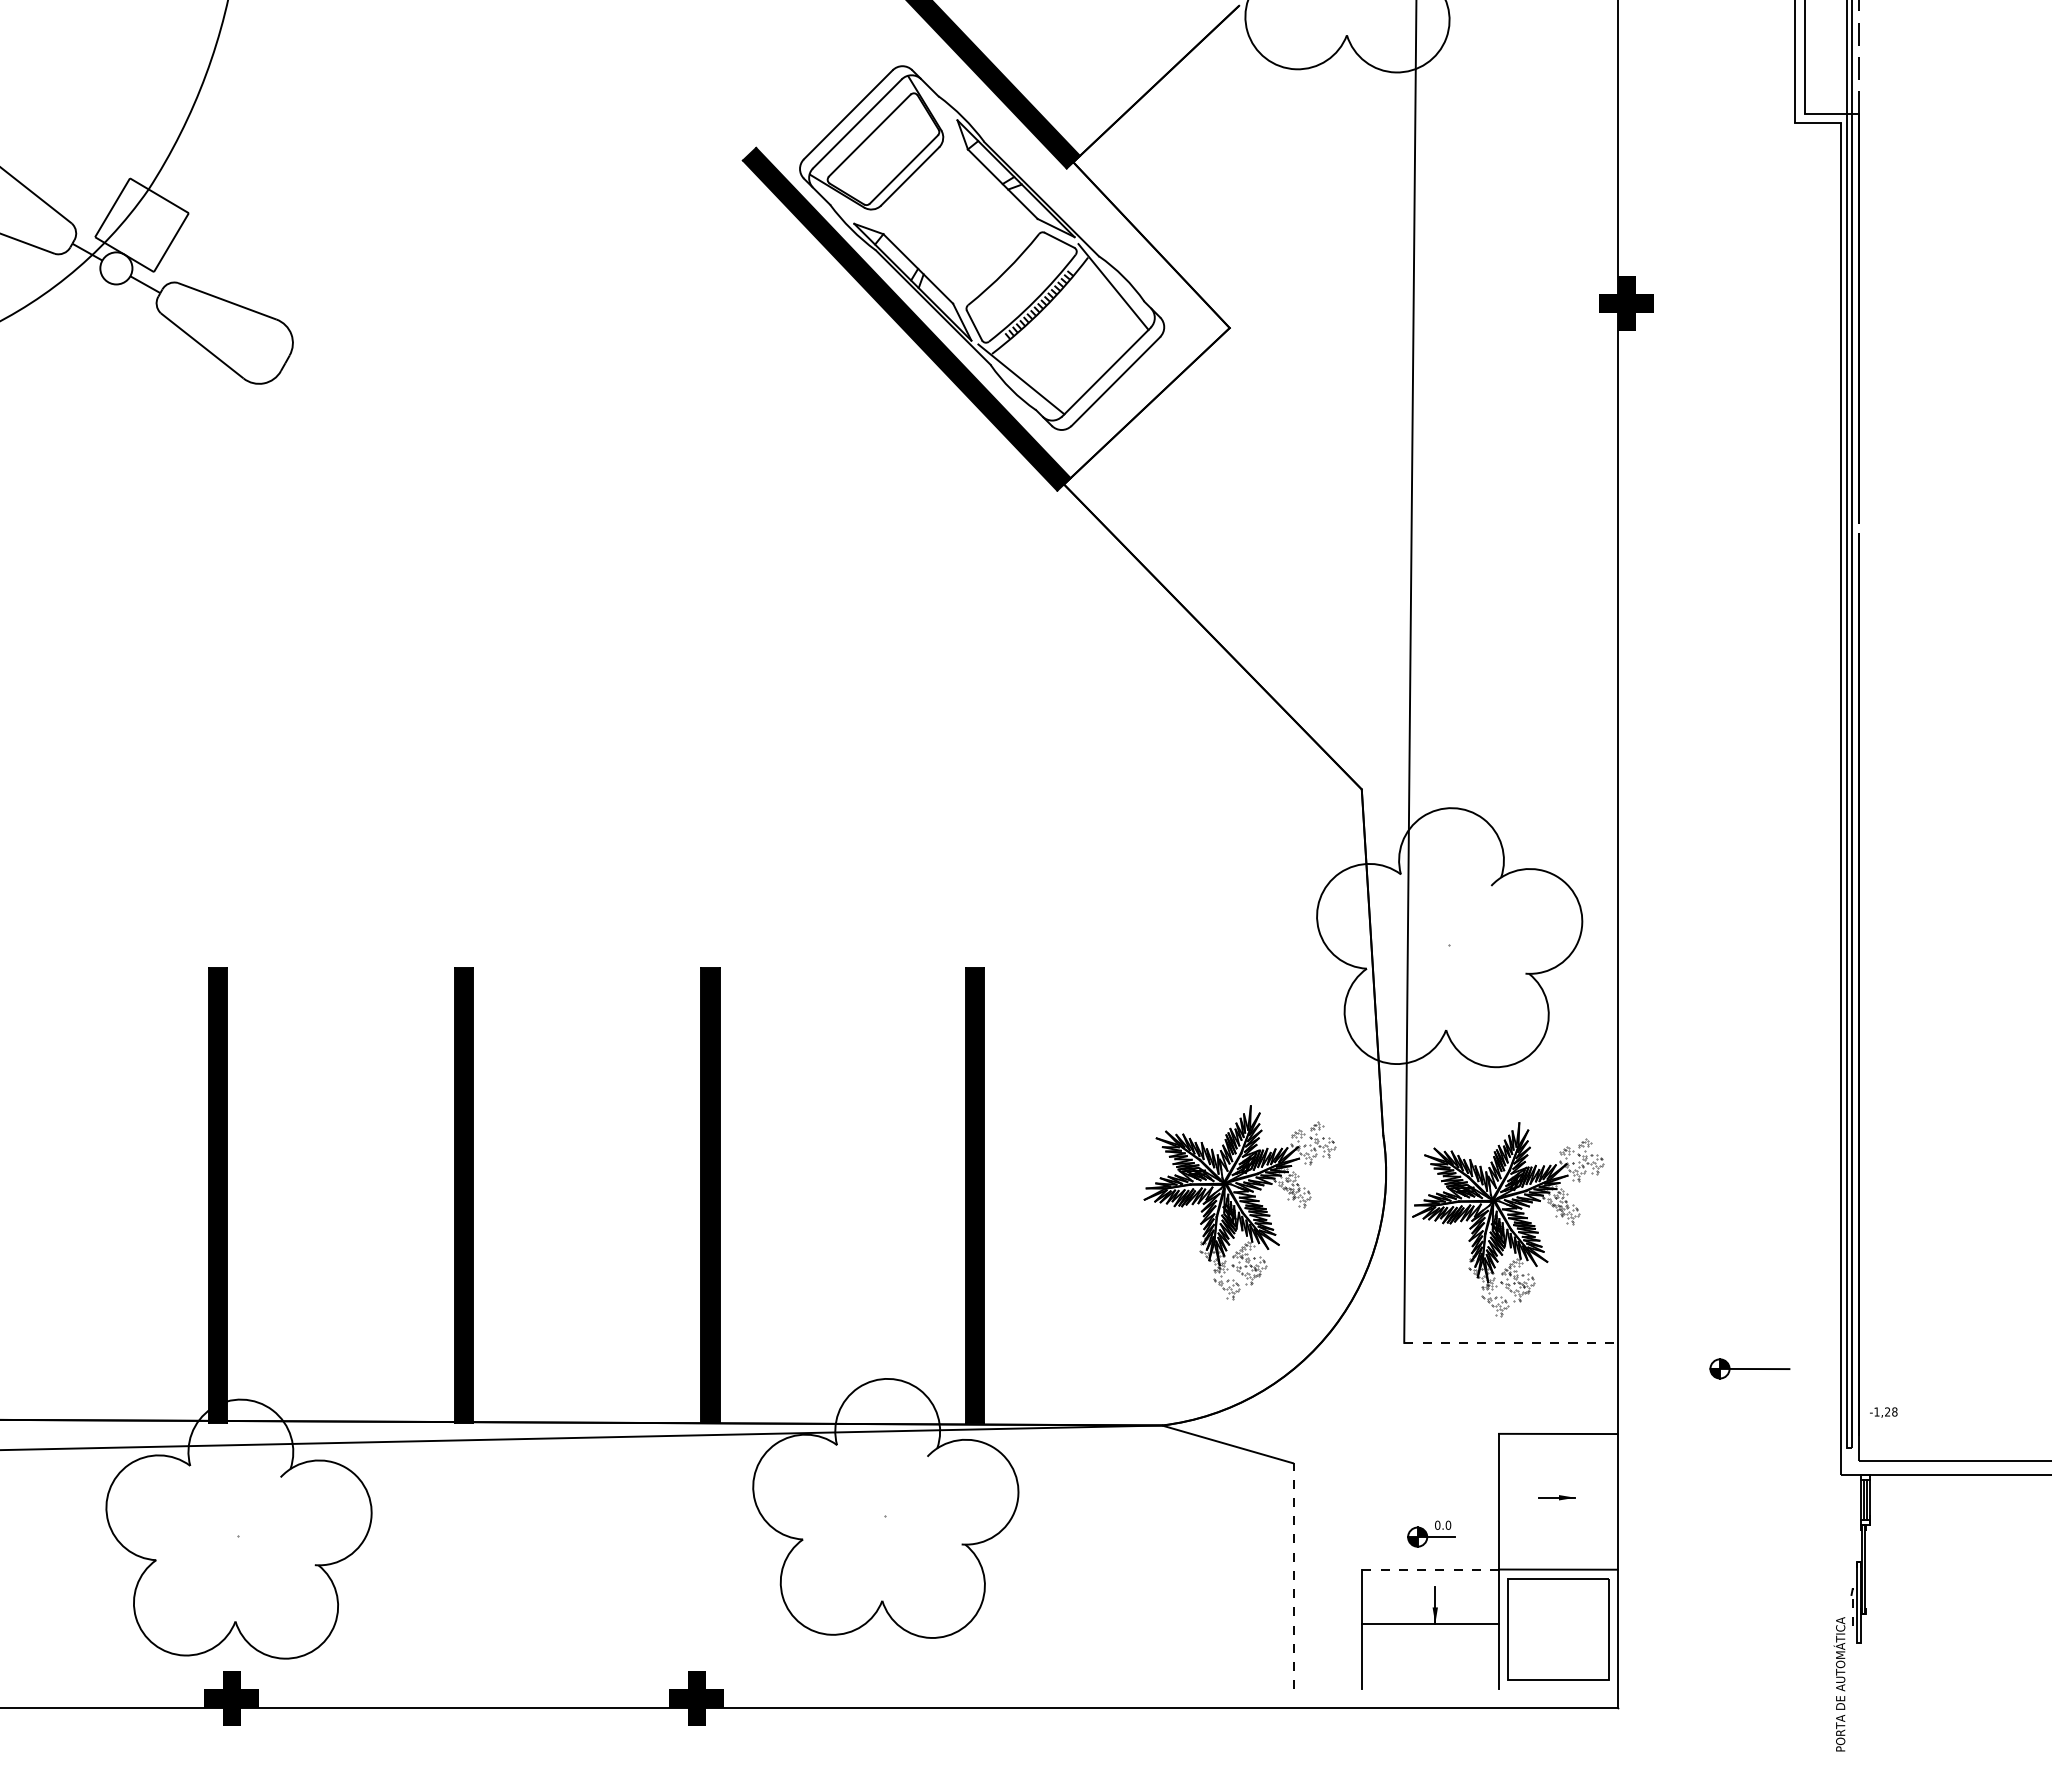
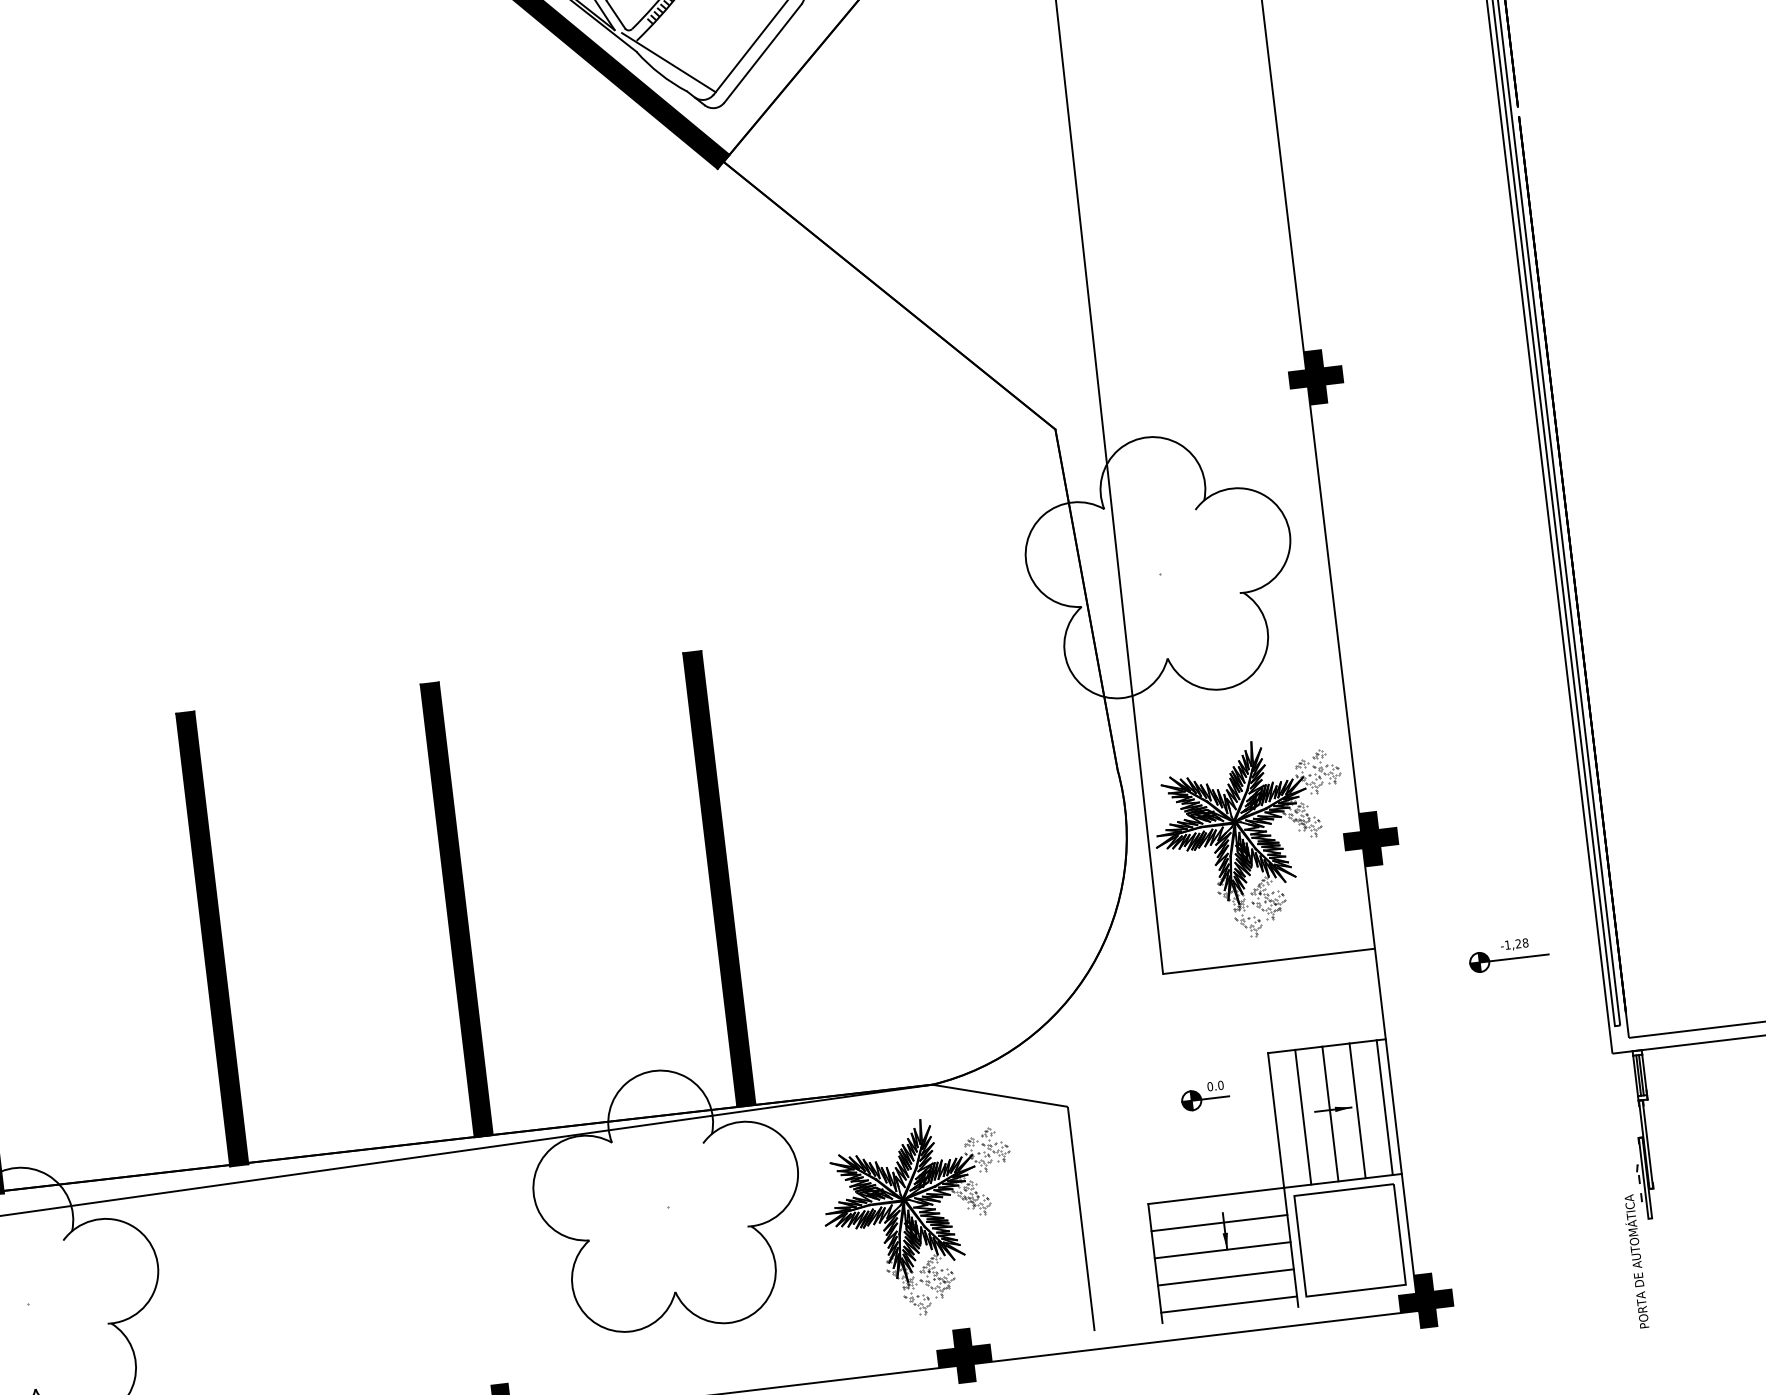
fill: (1626, 768) -> (1315, 377), added
part: (1239, 1202) -> (920, 1217), moved
fill: (1626, 1233) -> (1370, 839), added
line: (1510, 1342) -> (1268, 961), dashed -> solid
text: (1883, 1412) -> (1514, 944), moved
line: (1526, 1501) -> (1303, 1117), added
line: (1553, 1501) -> (1330, 1113), added
line: (1581, 1501) -> (1357, 1110), added
line: (1608, 1501) -> (1384, 1107), added
part: (1431, 1533) -> (1205, 1095), moved
line: (1430, 1569) -> (1216, 1195), dashed -> solid
line: (1293, 1576) -> (1080, 1219), dashed -> solid
line: (1430, 1596) -> (1219, 1222), added
line: (1430, 1651) -> (1225, 1277), added
line: (1430, 1678) -> (1228, 1304), added
fill: (1161, 1698) -> (964, 1355), added
fill: (1626, 1698) -> (1425, 1300), added

